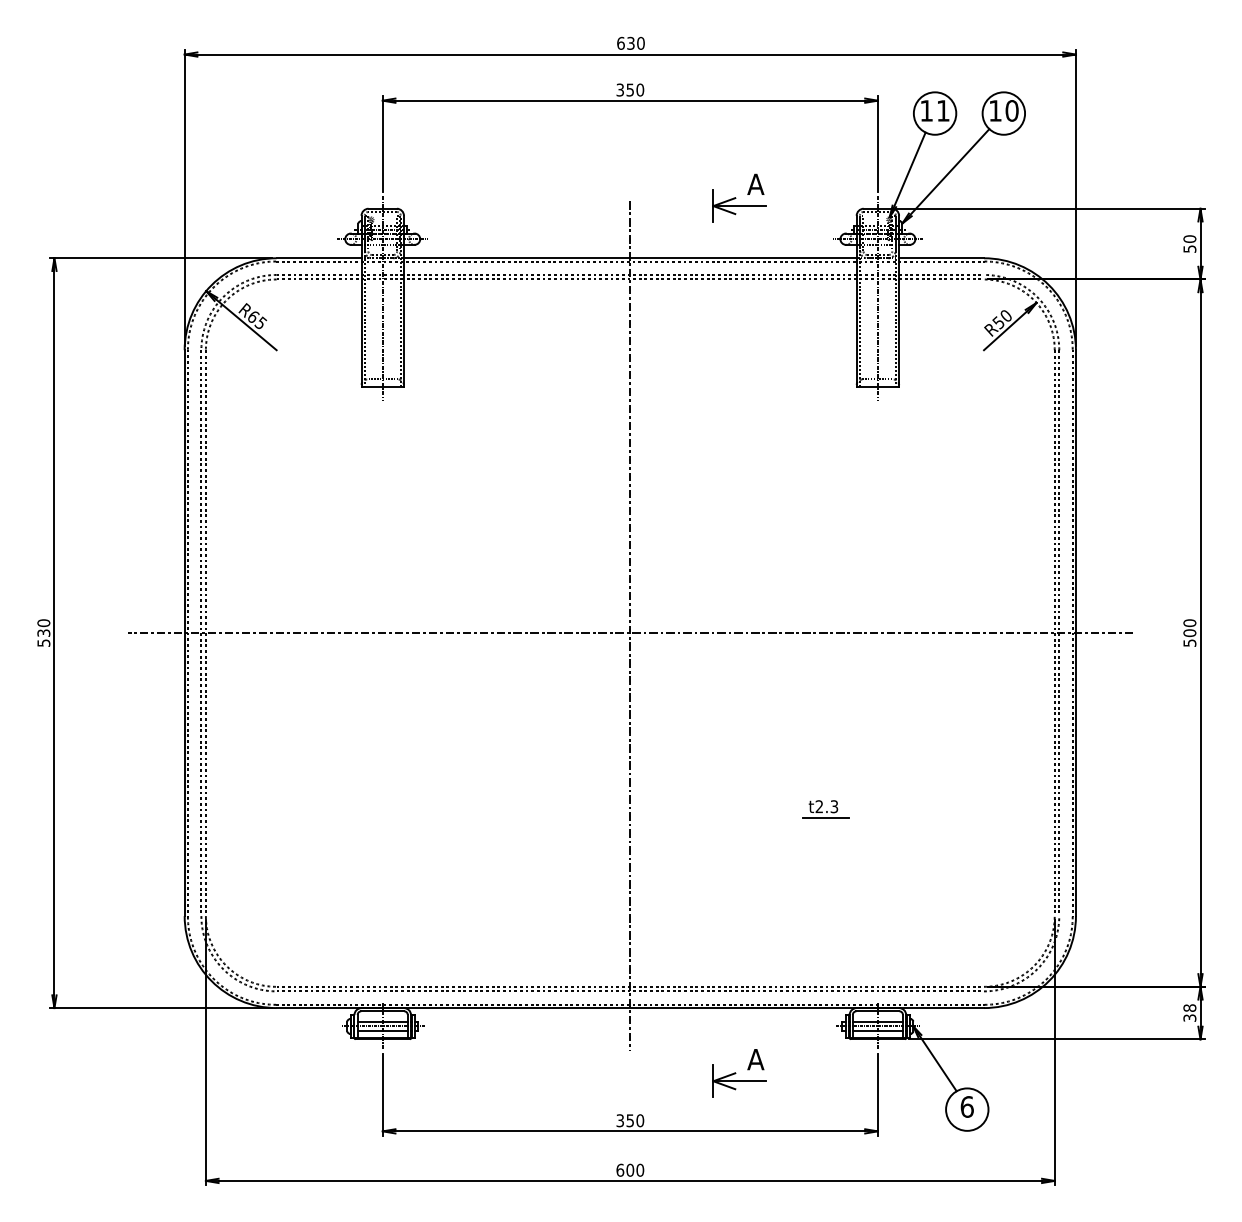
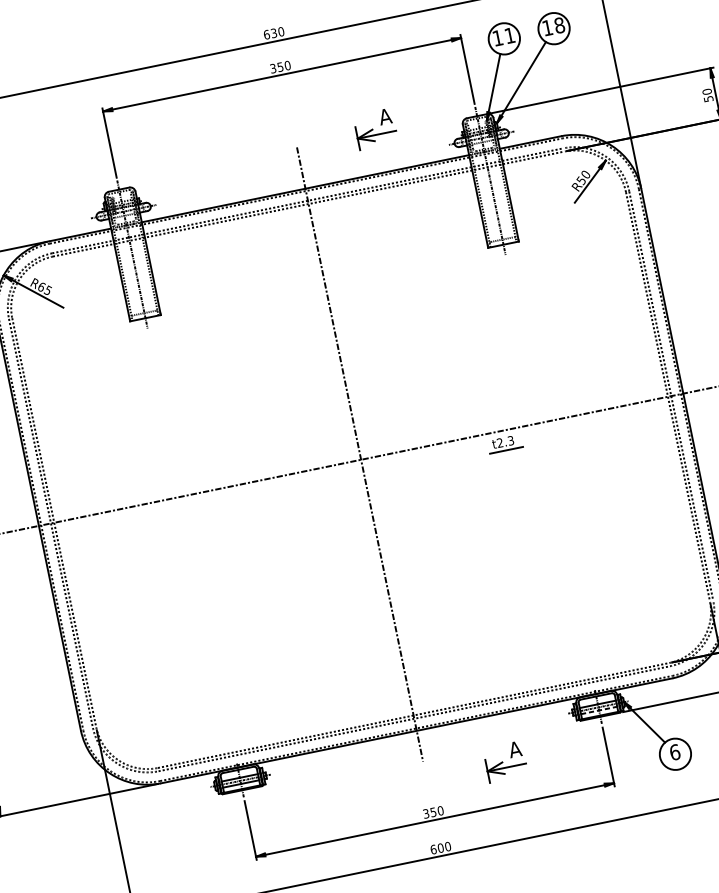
text: (1011, 110) -> (559, 25), 10 -> 18
part: (825, 809) -> (504, 444), moved
line: (878, 1030) -> (599, 710), solid -> dashed

